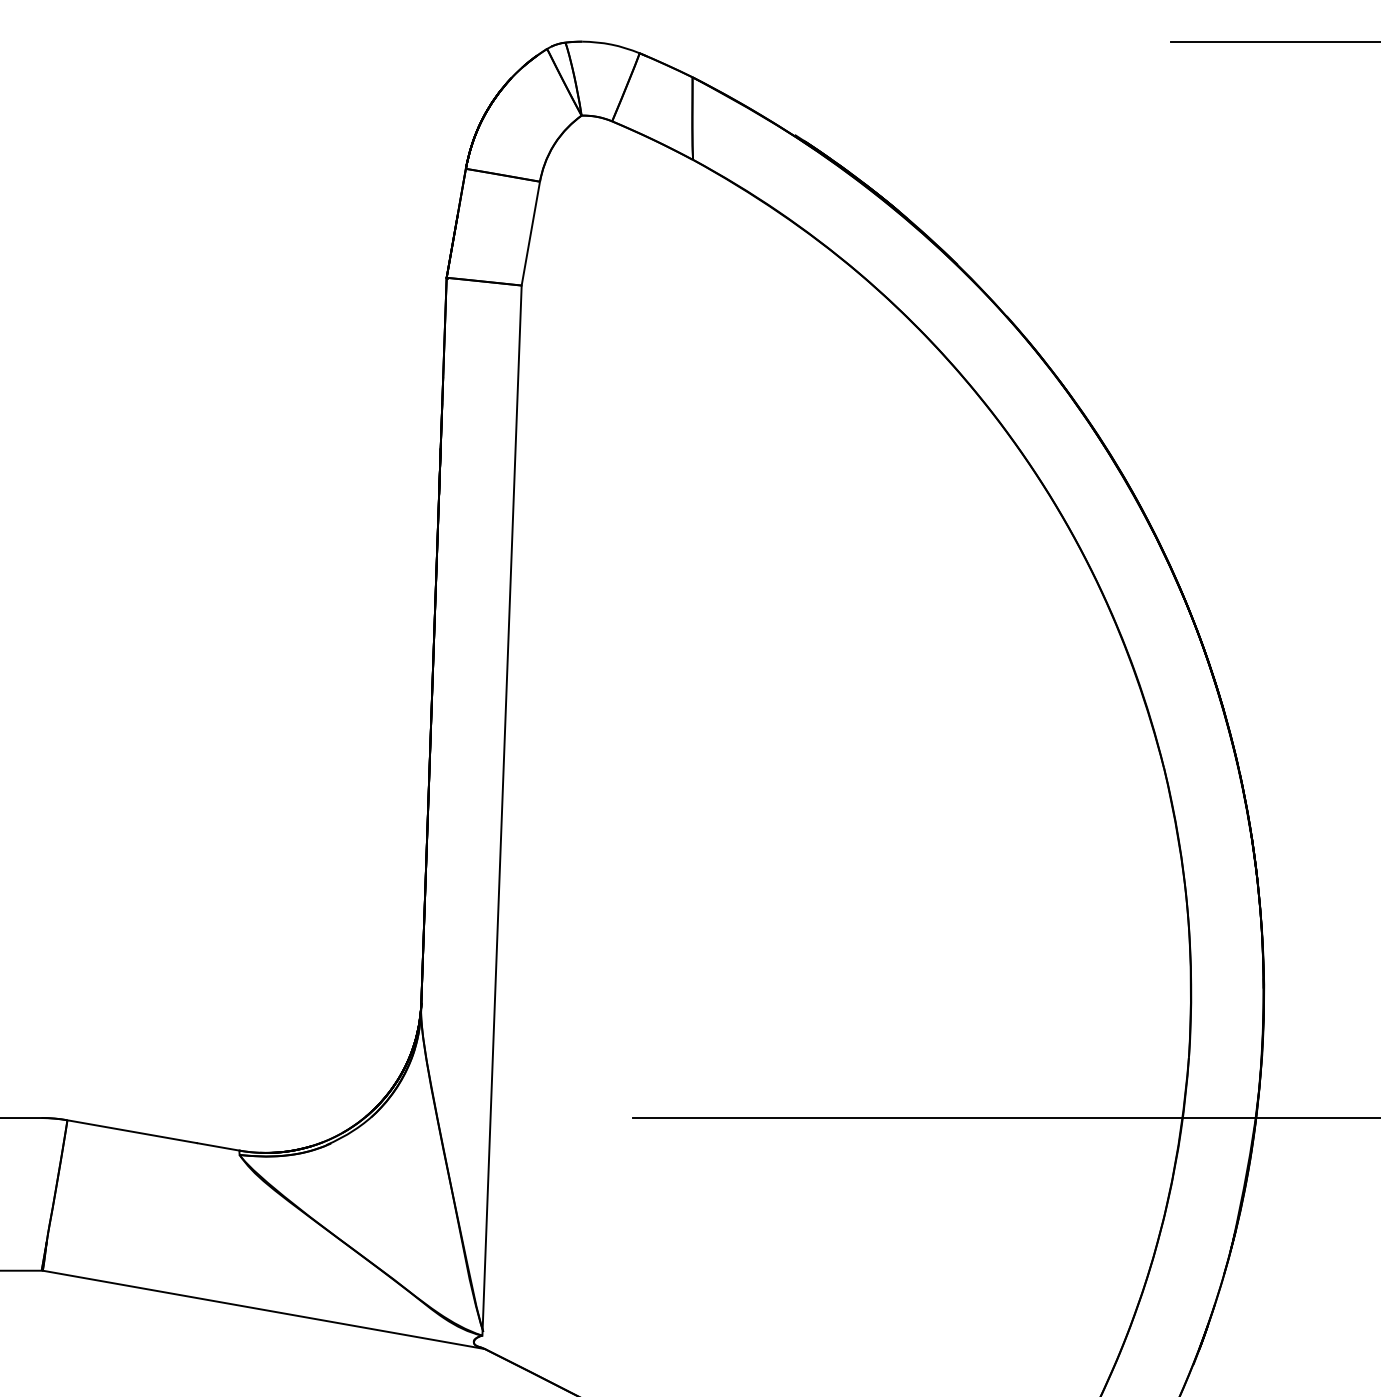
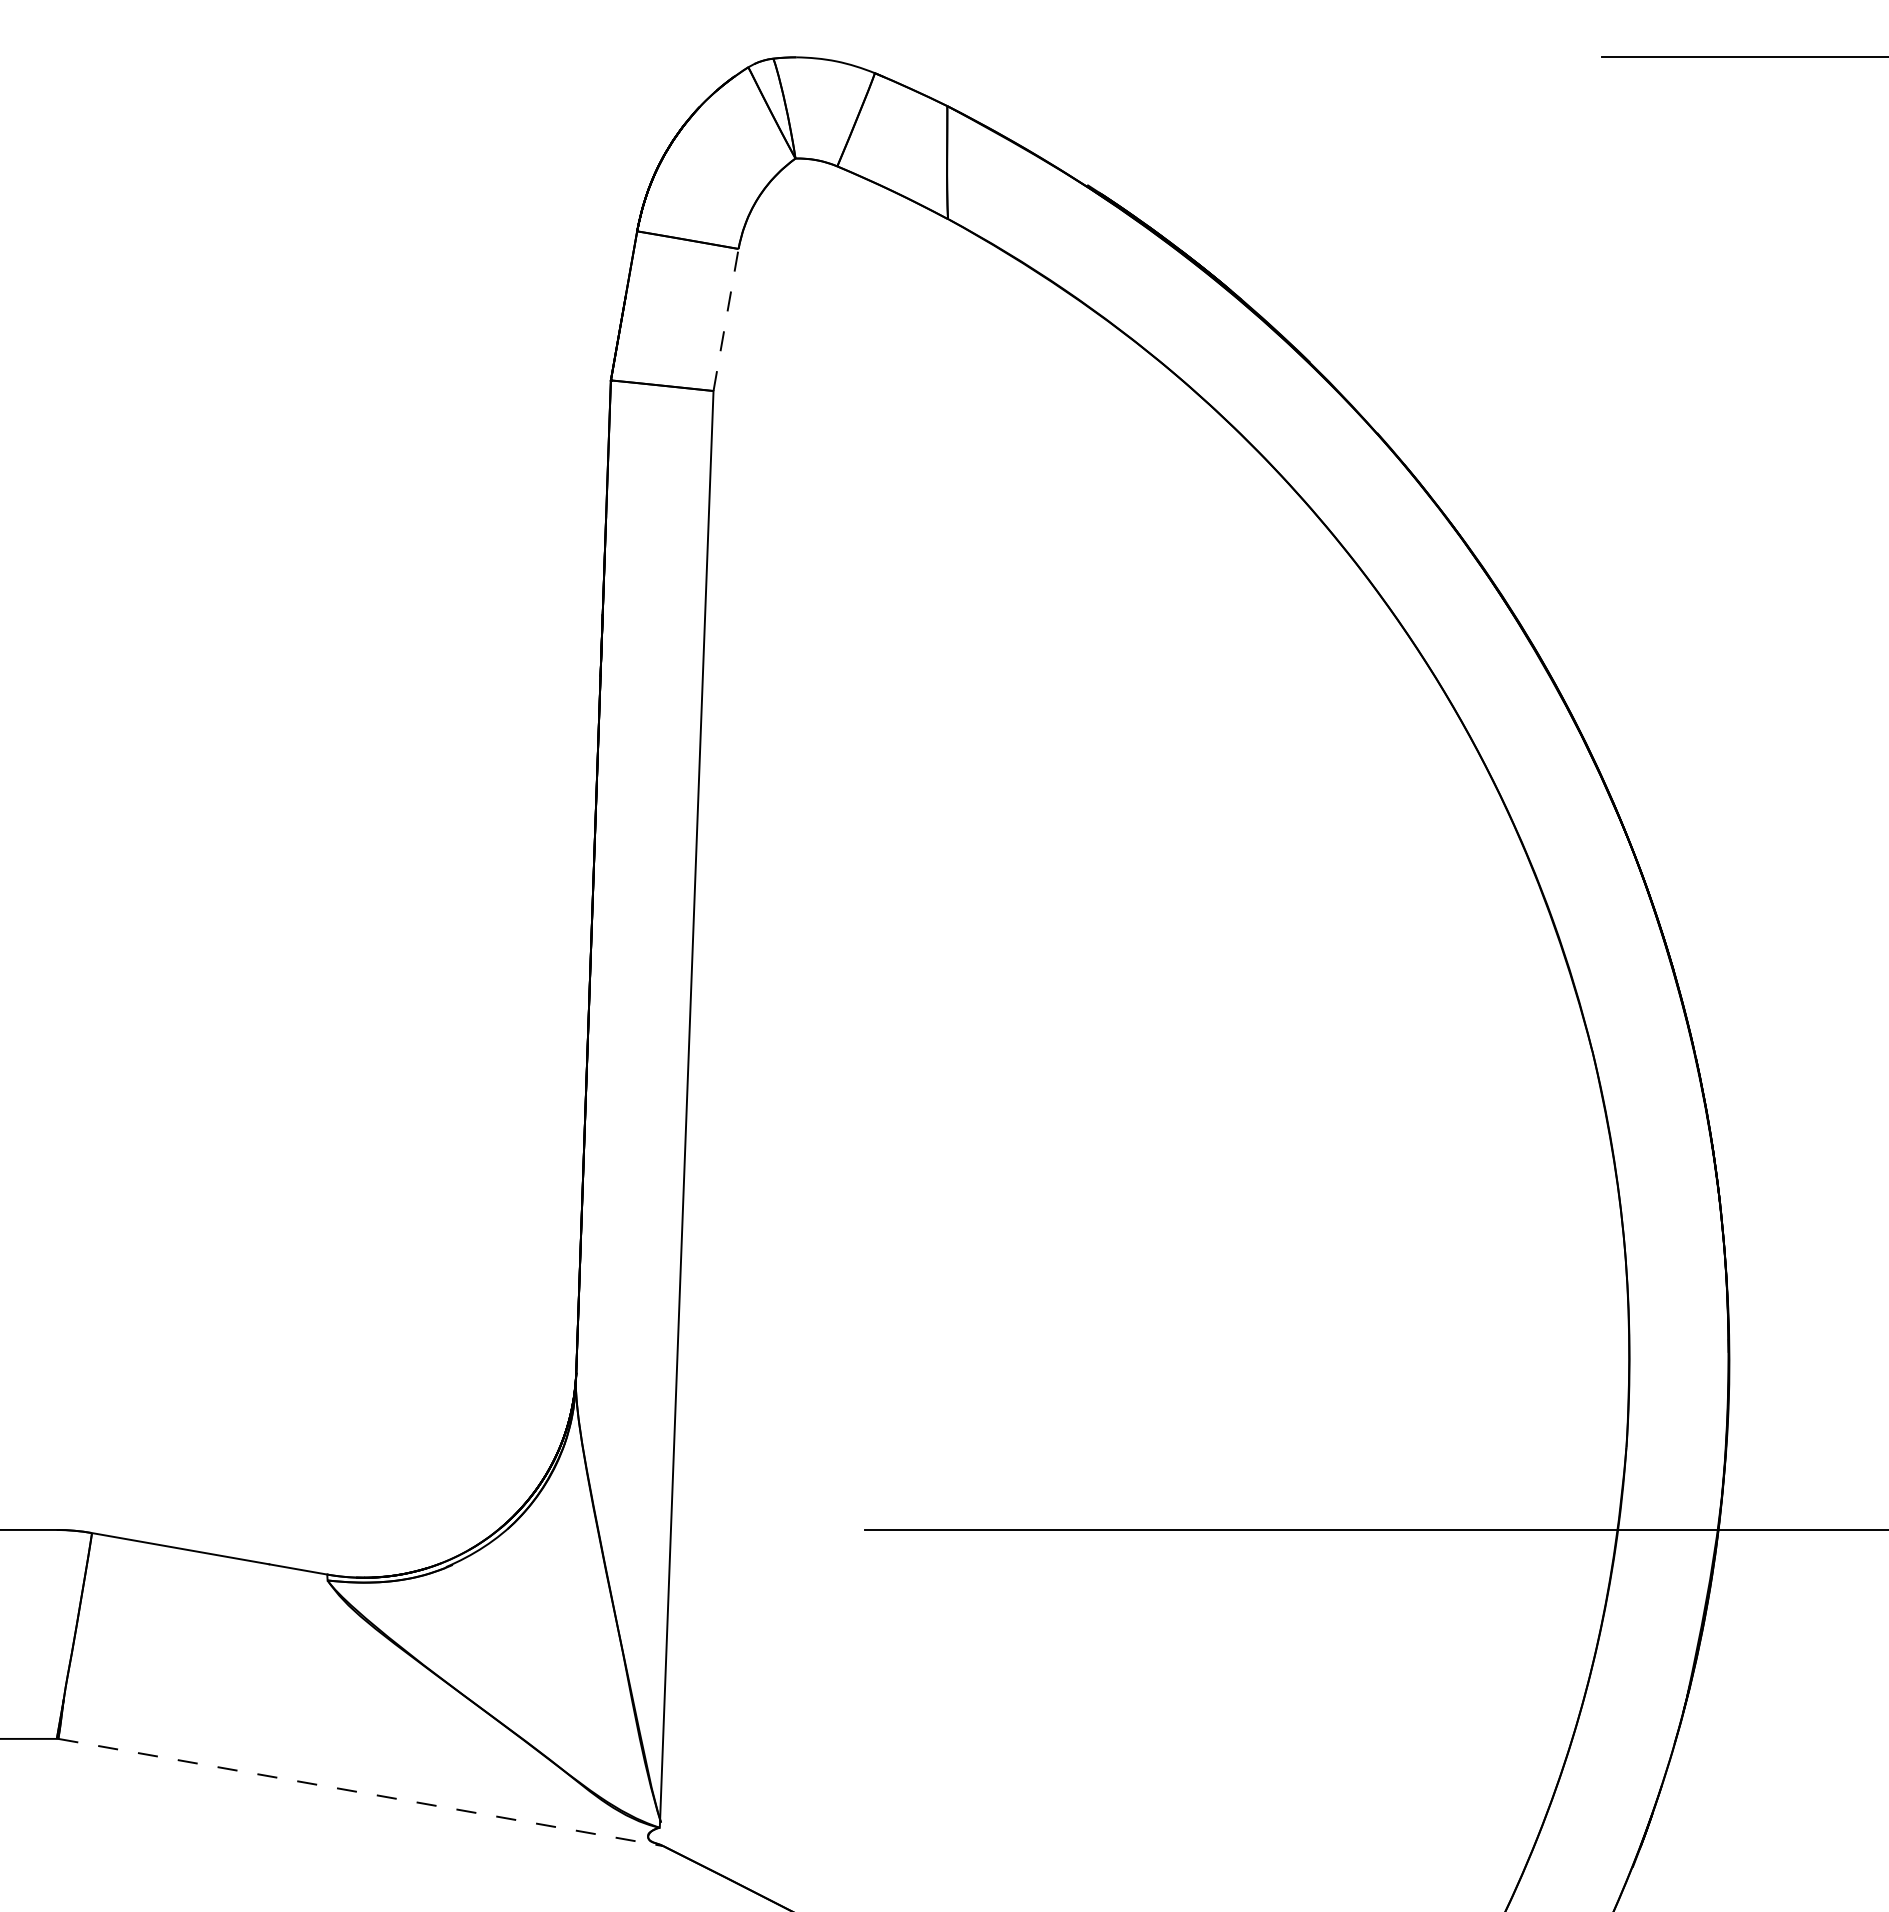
line: (531, 233) -> (726, 319), solid -> dashed
line: (264, 1309) -> (361, 1792), solid -> dashed

